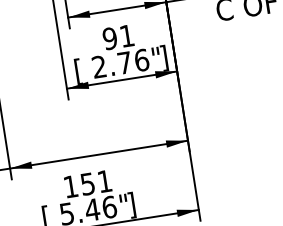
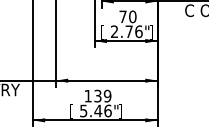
text: (117, 36) -> (127, 16), 91 -> 70
text: (95, 181) -> (102, 95), 151 -> 139

